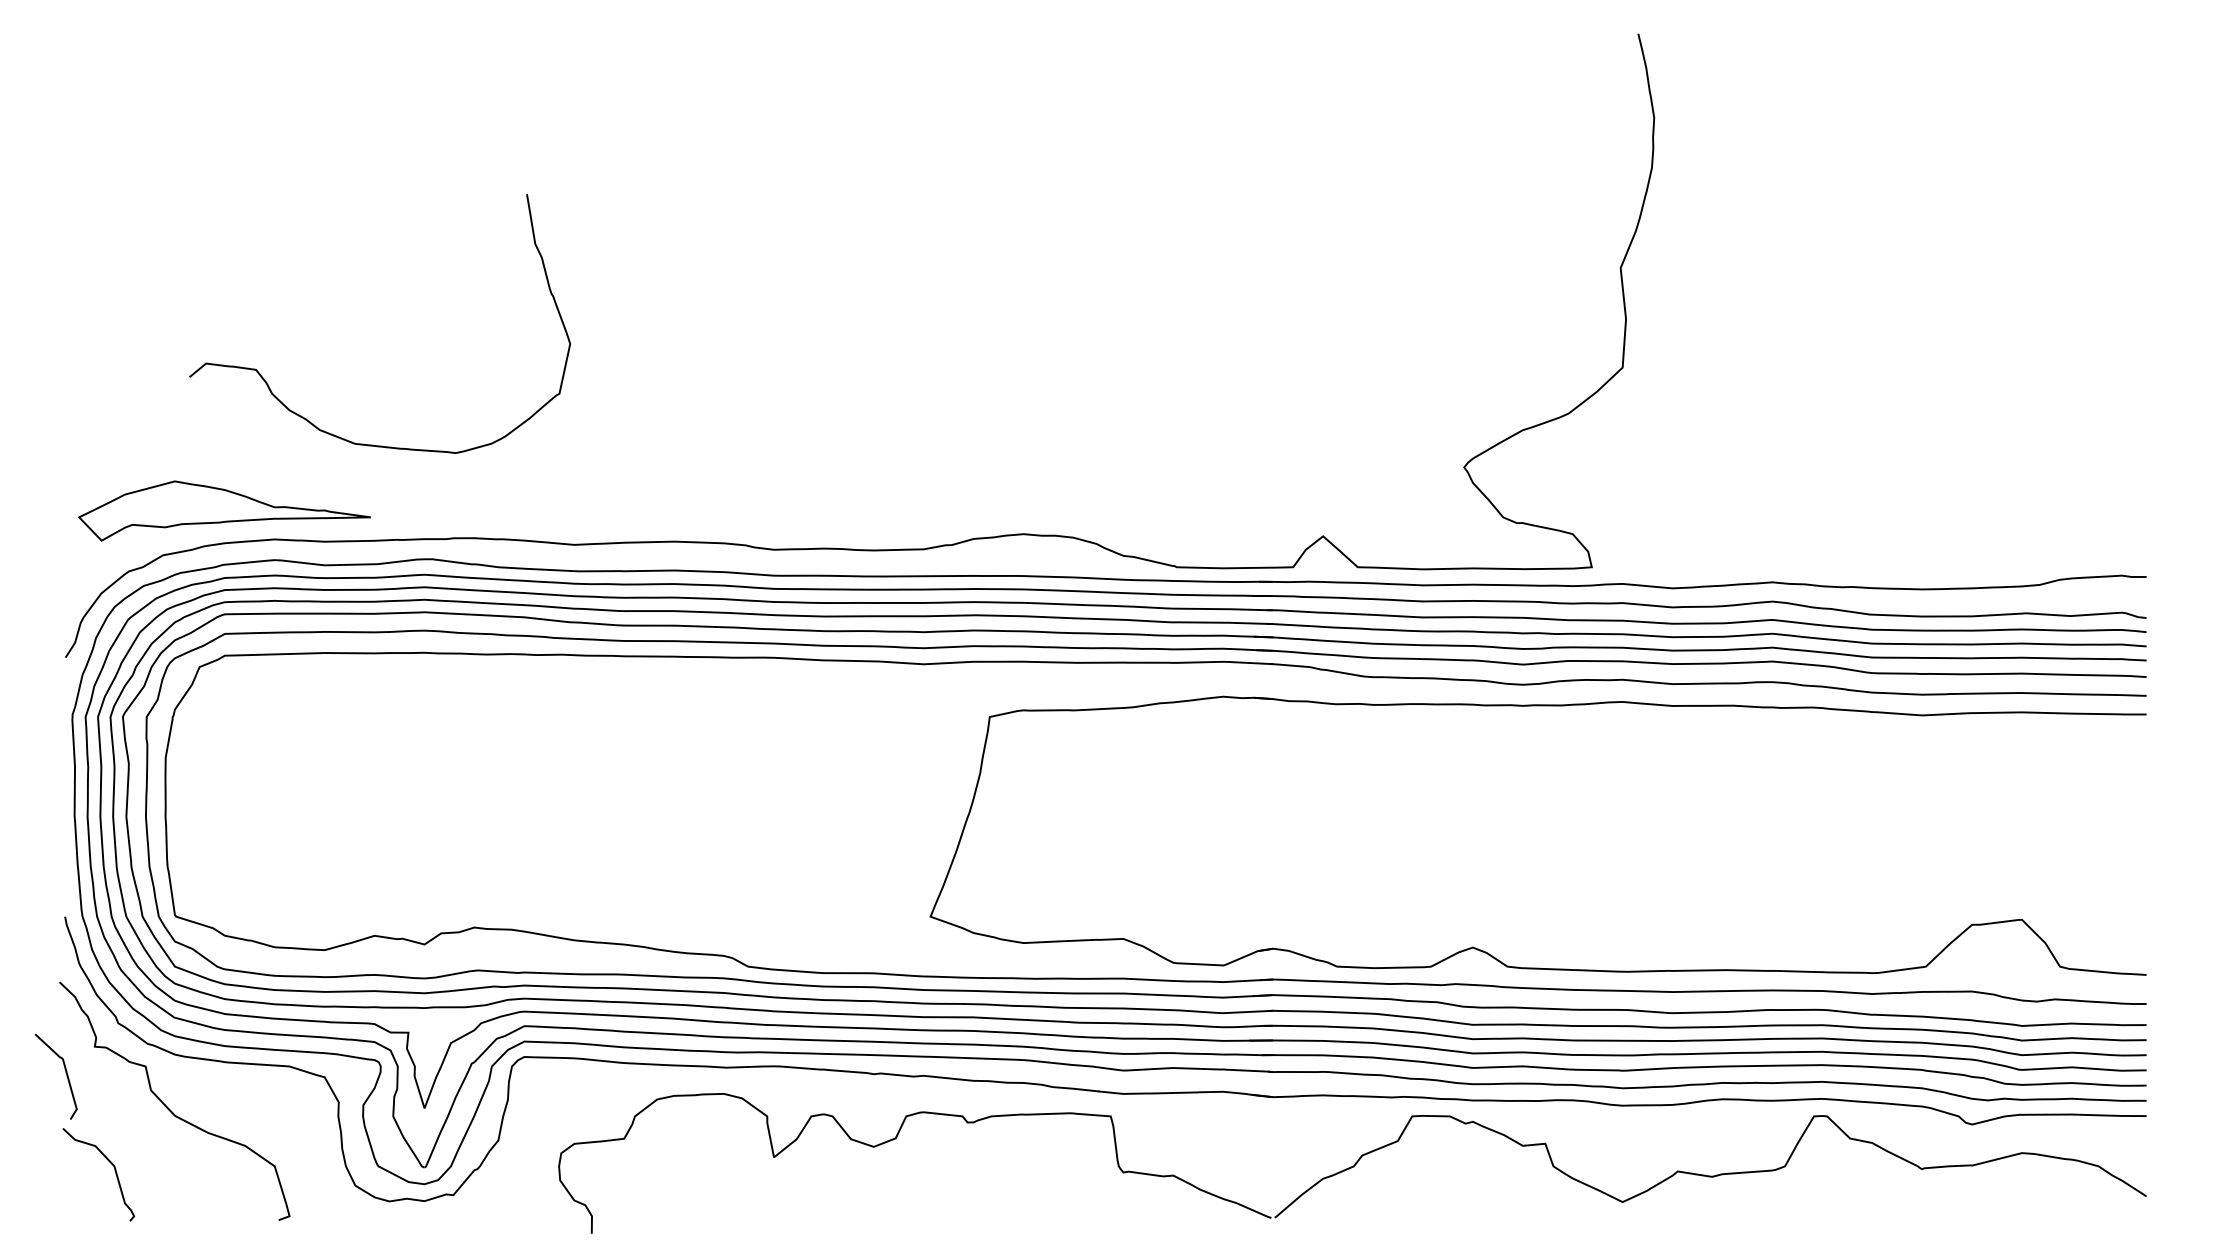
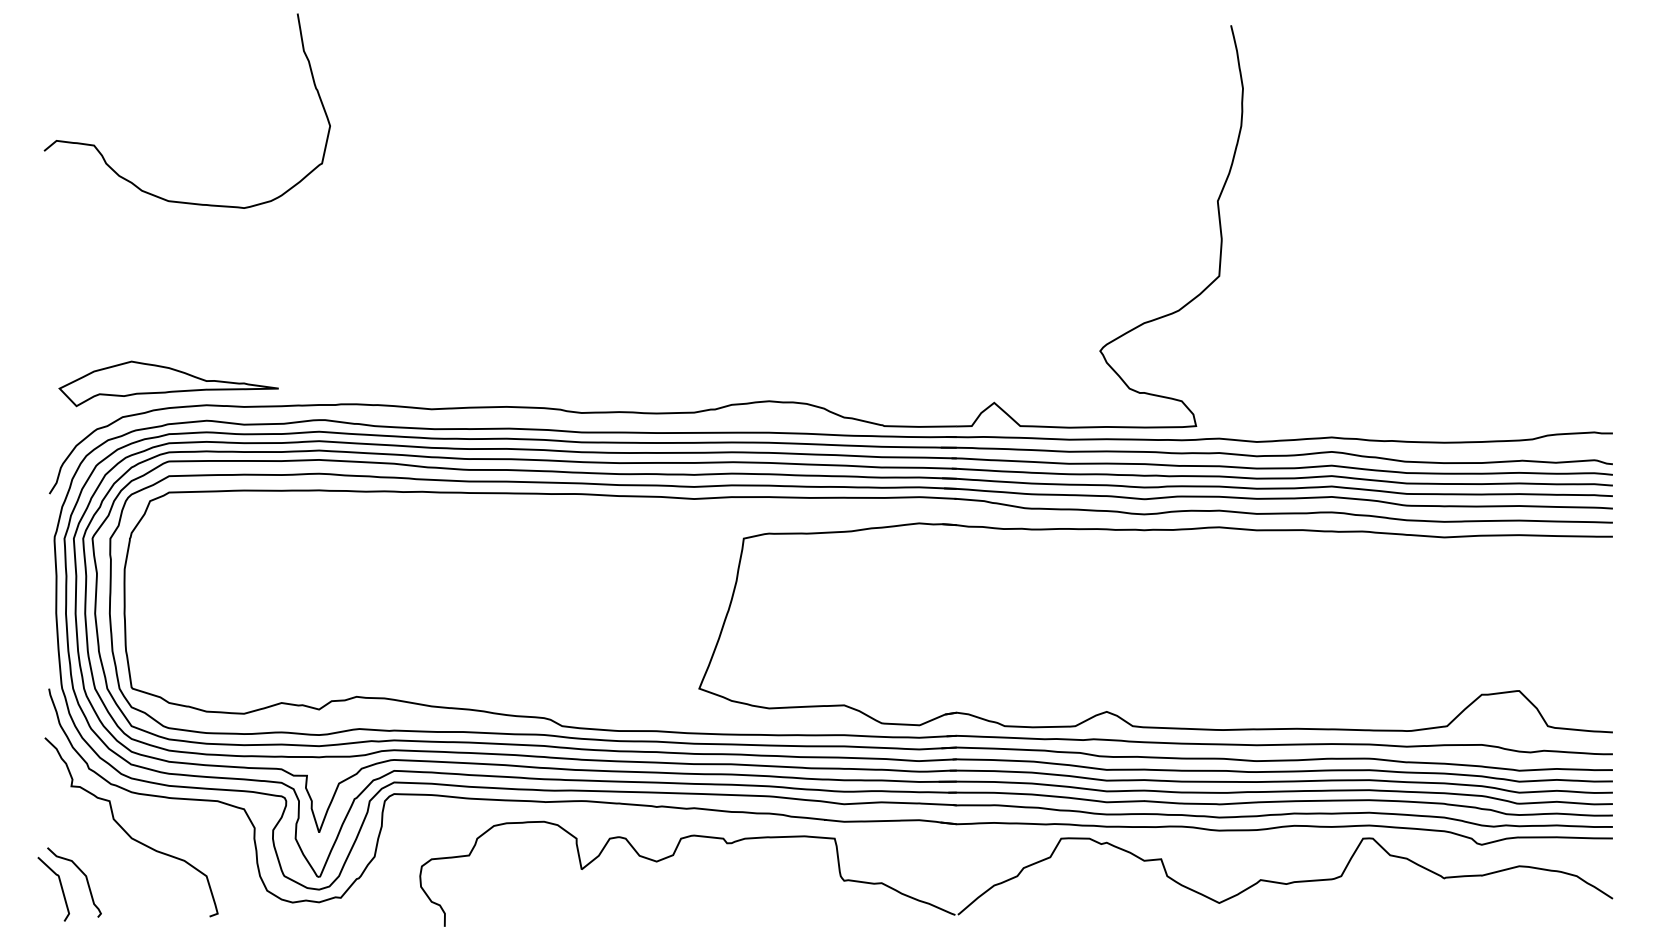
curve: (334, 434) -> (153, 194), moved
curve: (65, 1072) -> (60, 886), moved

